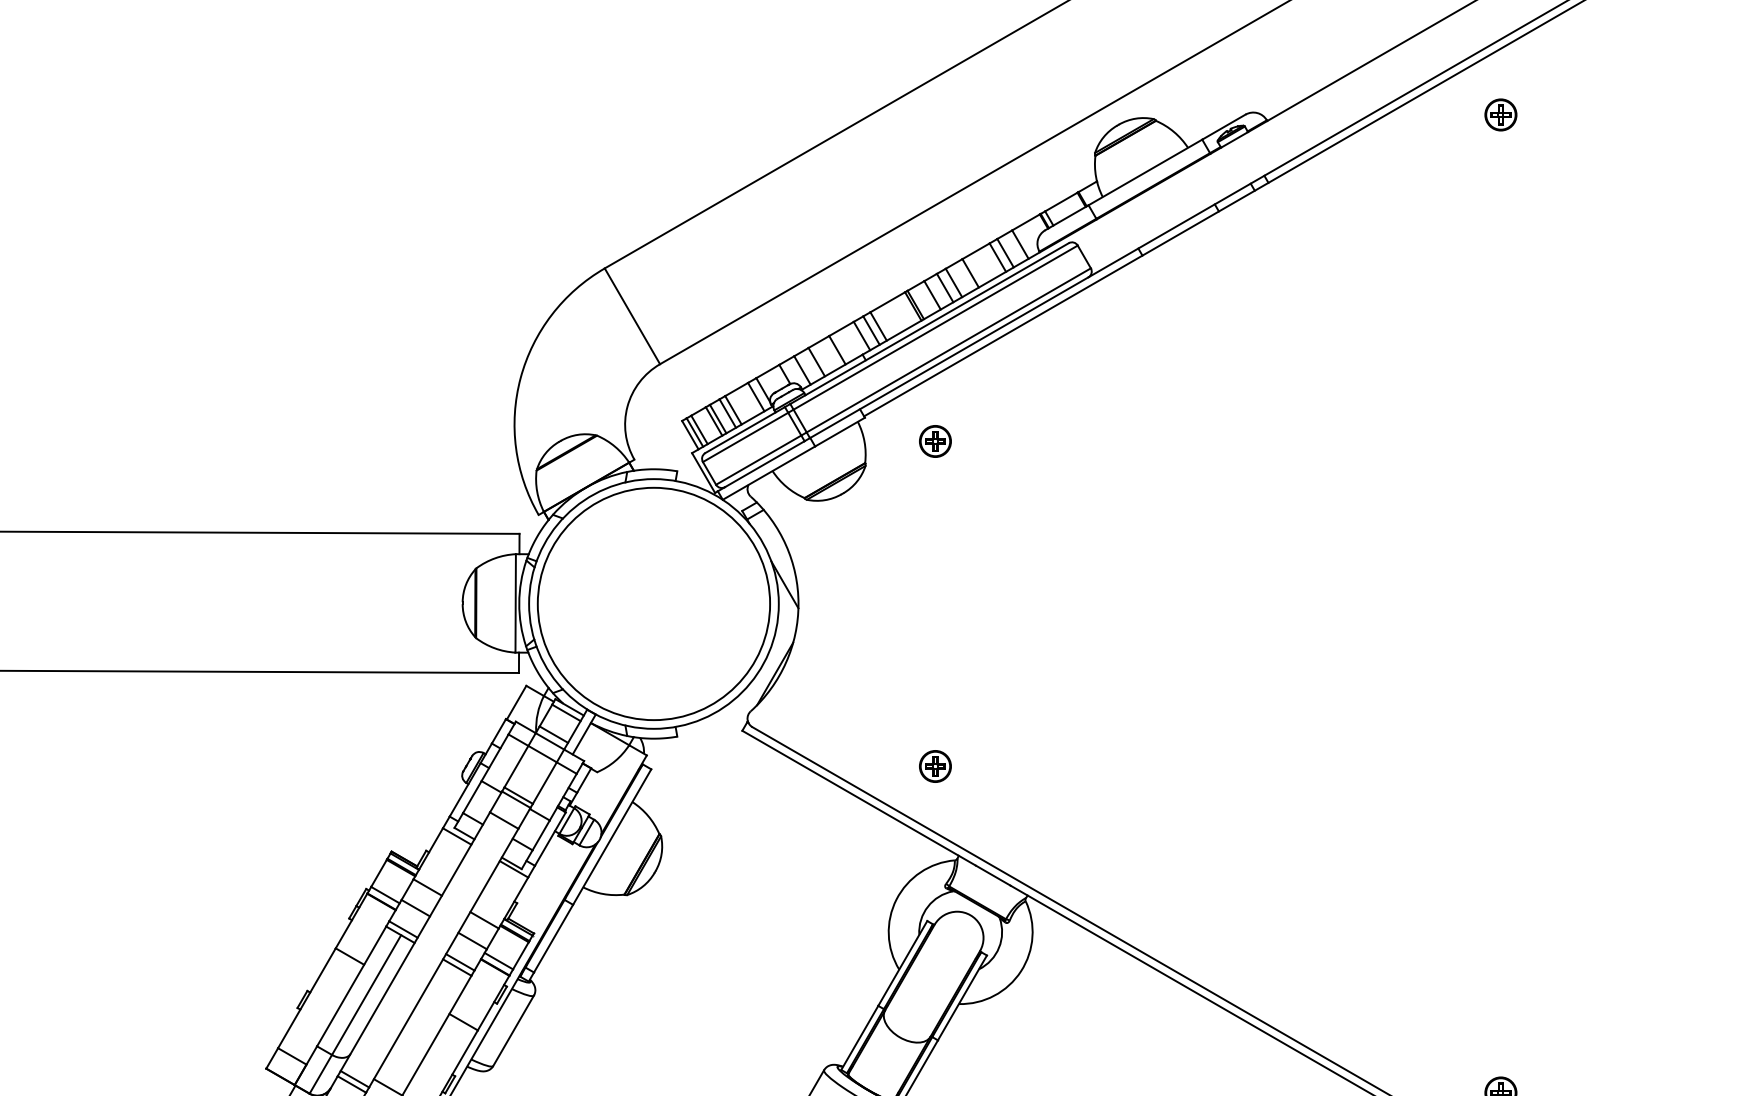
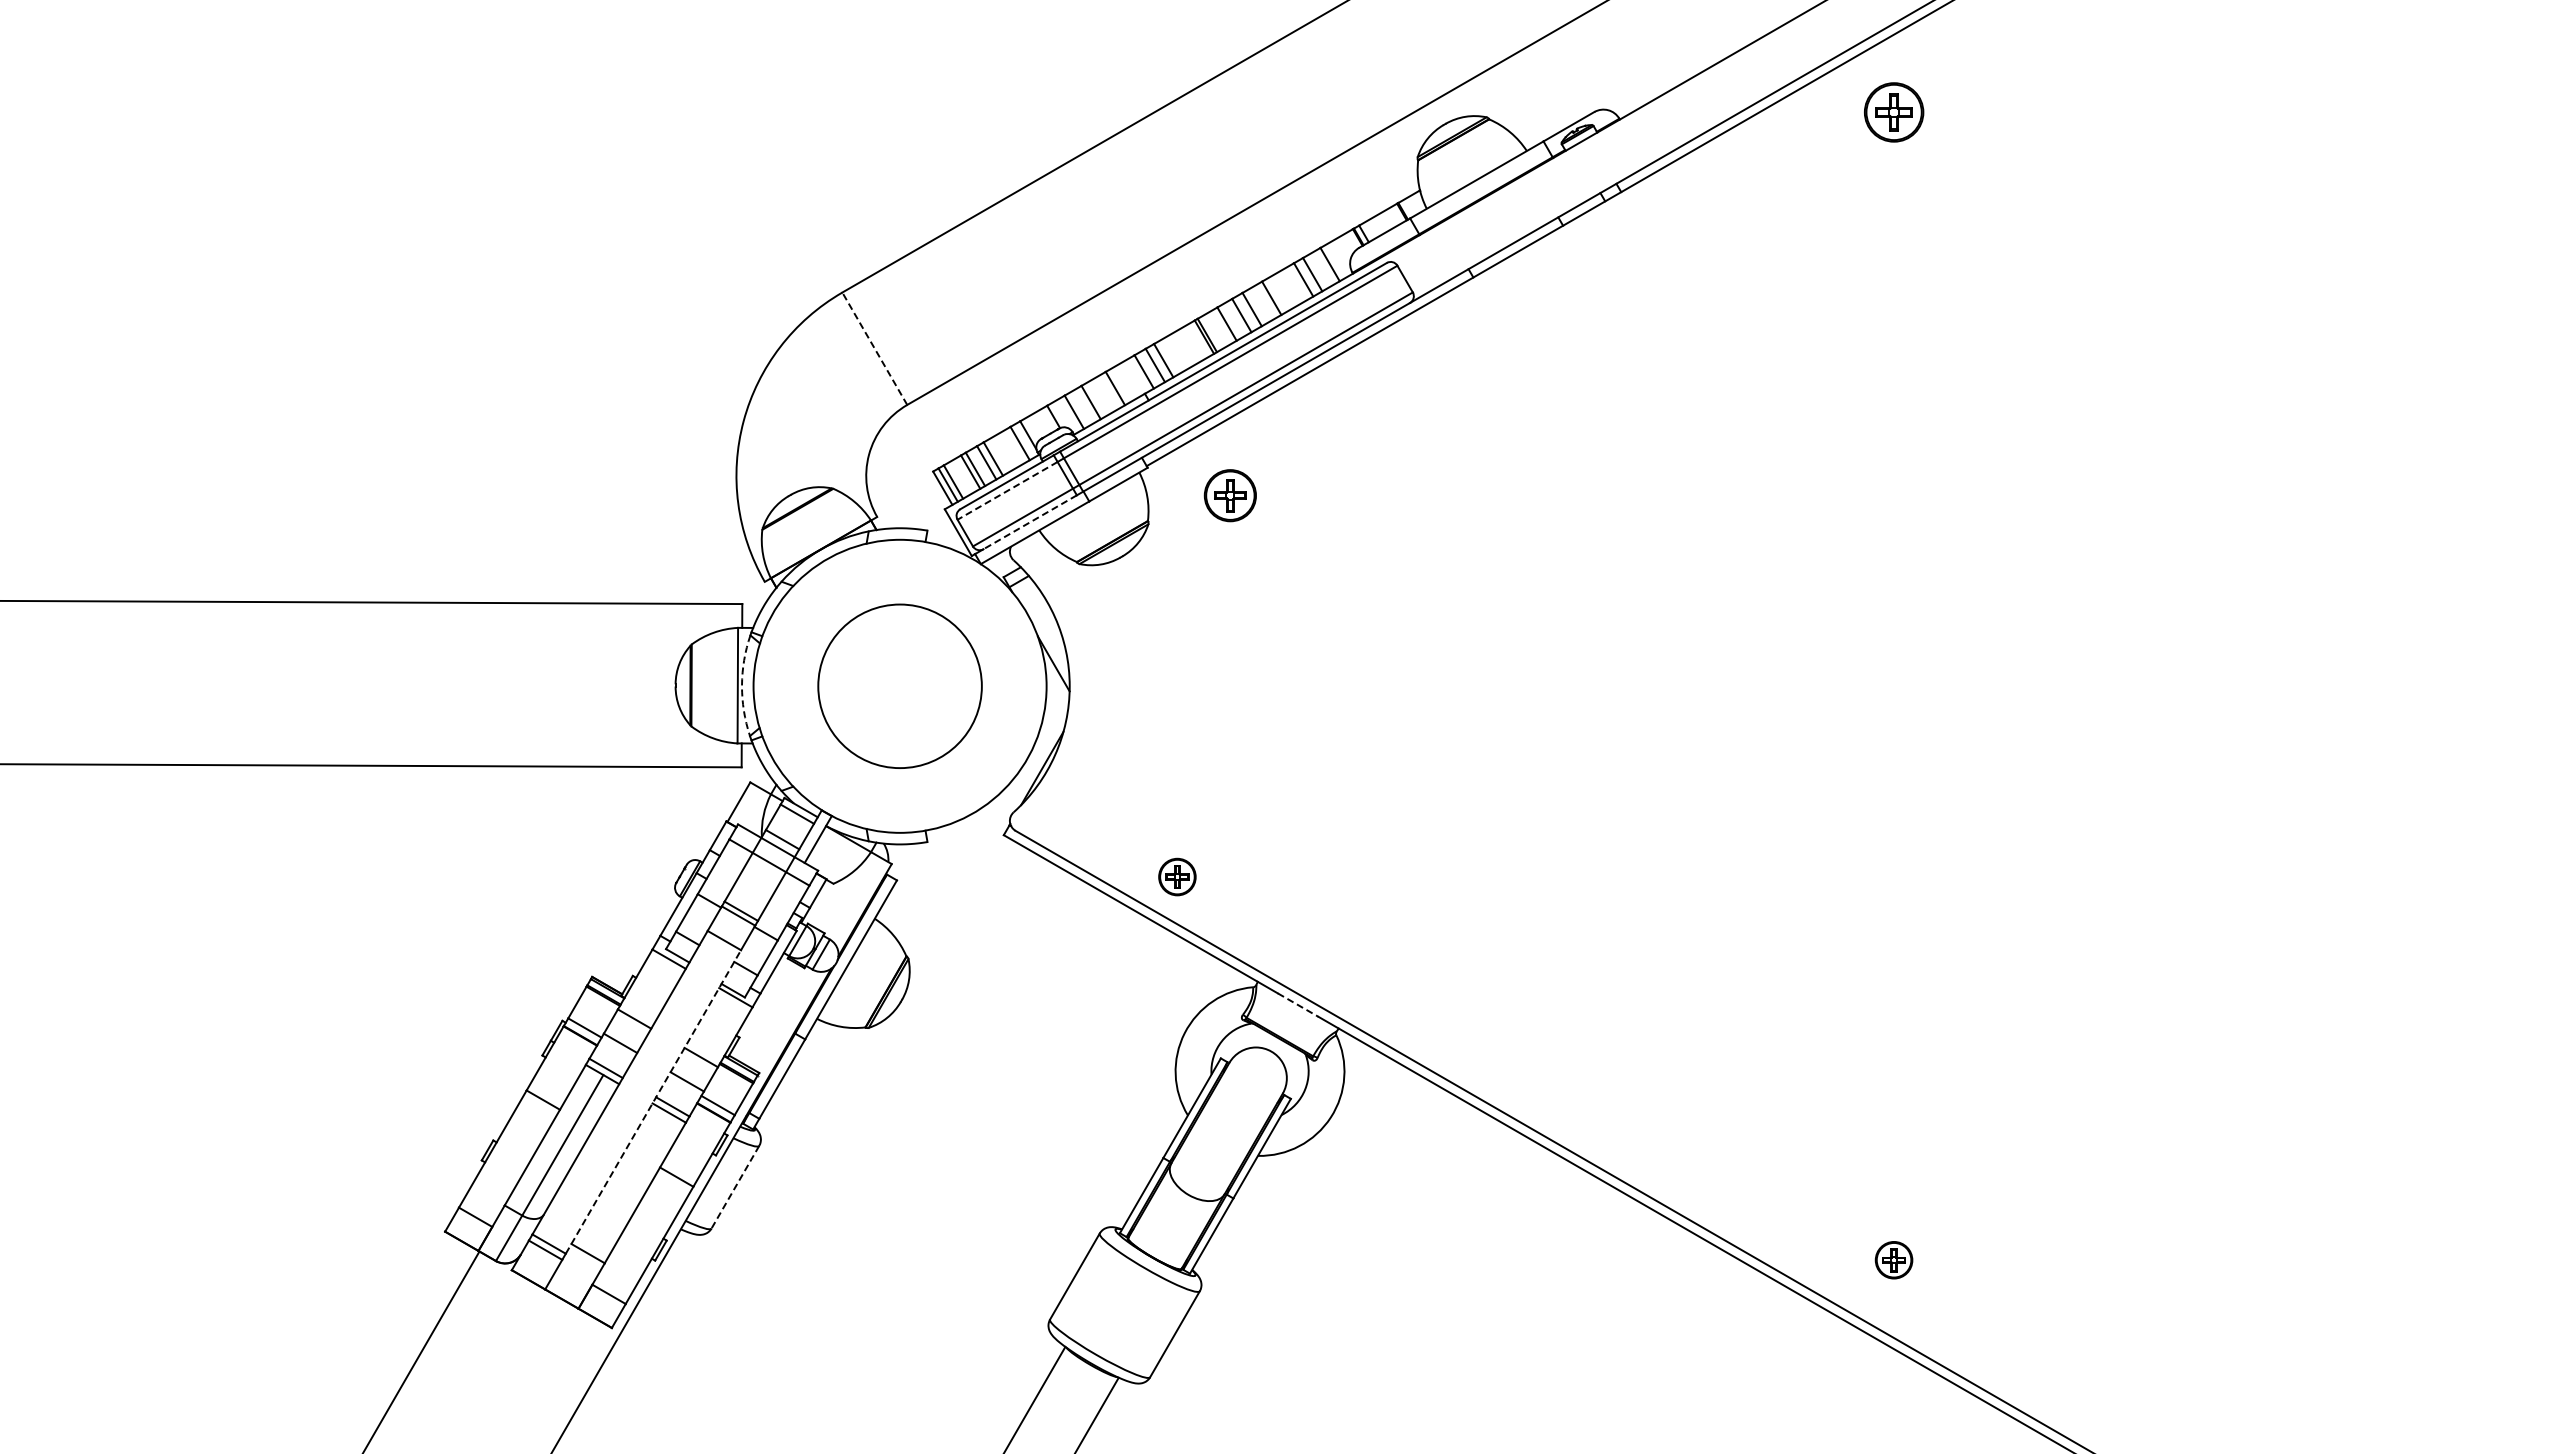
part: (1500, 115) -> (1893, 112), size x1.6
line: (632, 316) -> (874, 348), solid -> dashed
line: (745, 437) -> (1007, 490), solid -> dashed
part: (935, 441) -> (1230, 495), size x1.4
line: (765, 464) -> (1030, 522), solid -> dashed
arc: (519, 603) -> (742, 685), solid -> dashed
circle: (653, 604) -> (899, 686), size x0.6
part: (935, 766) -> (1177, 876), moved
line: (993, 875) -> (1298, 1005), solid -> dashed
line: (443, 957) -> (653, 1101), solid -> dashed
line: (513, 1031) -> (735, 1187), solid -> dashed

